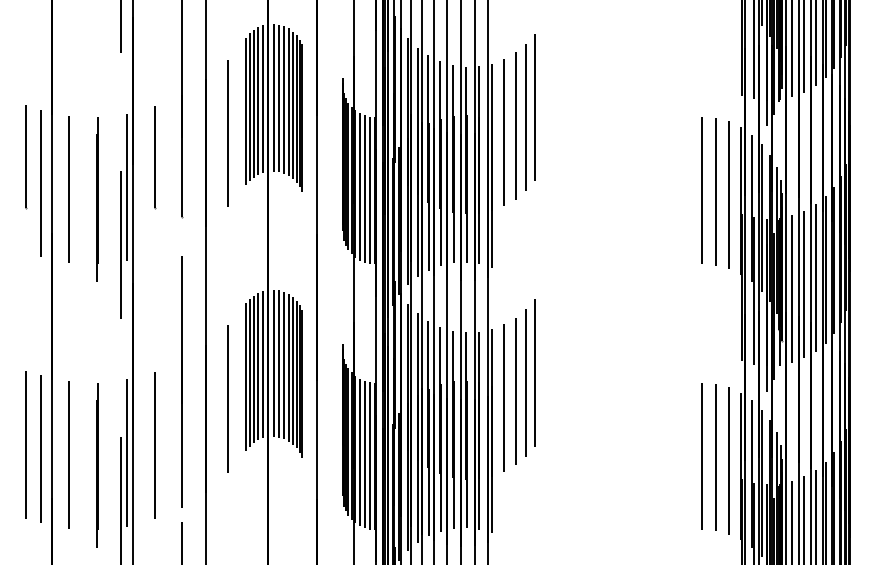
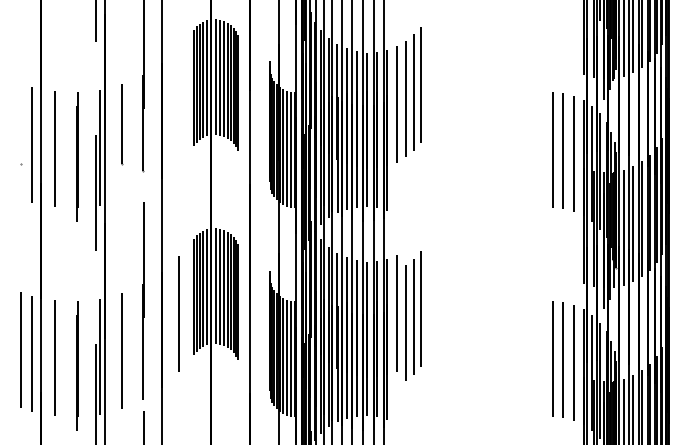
line: (226, 132) -> (178, 104), removed
line: (25, 156) -> (20, 123), removed
part: (525, 381) -> (413, 315), moved

